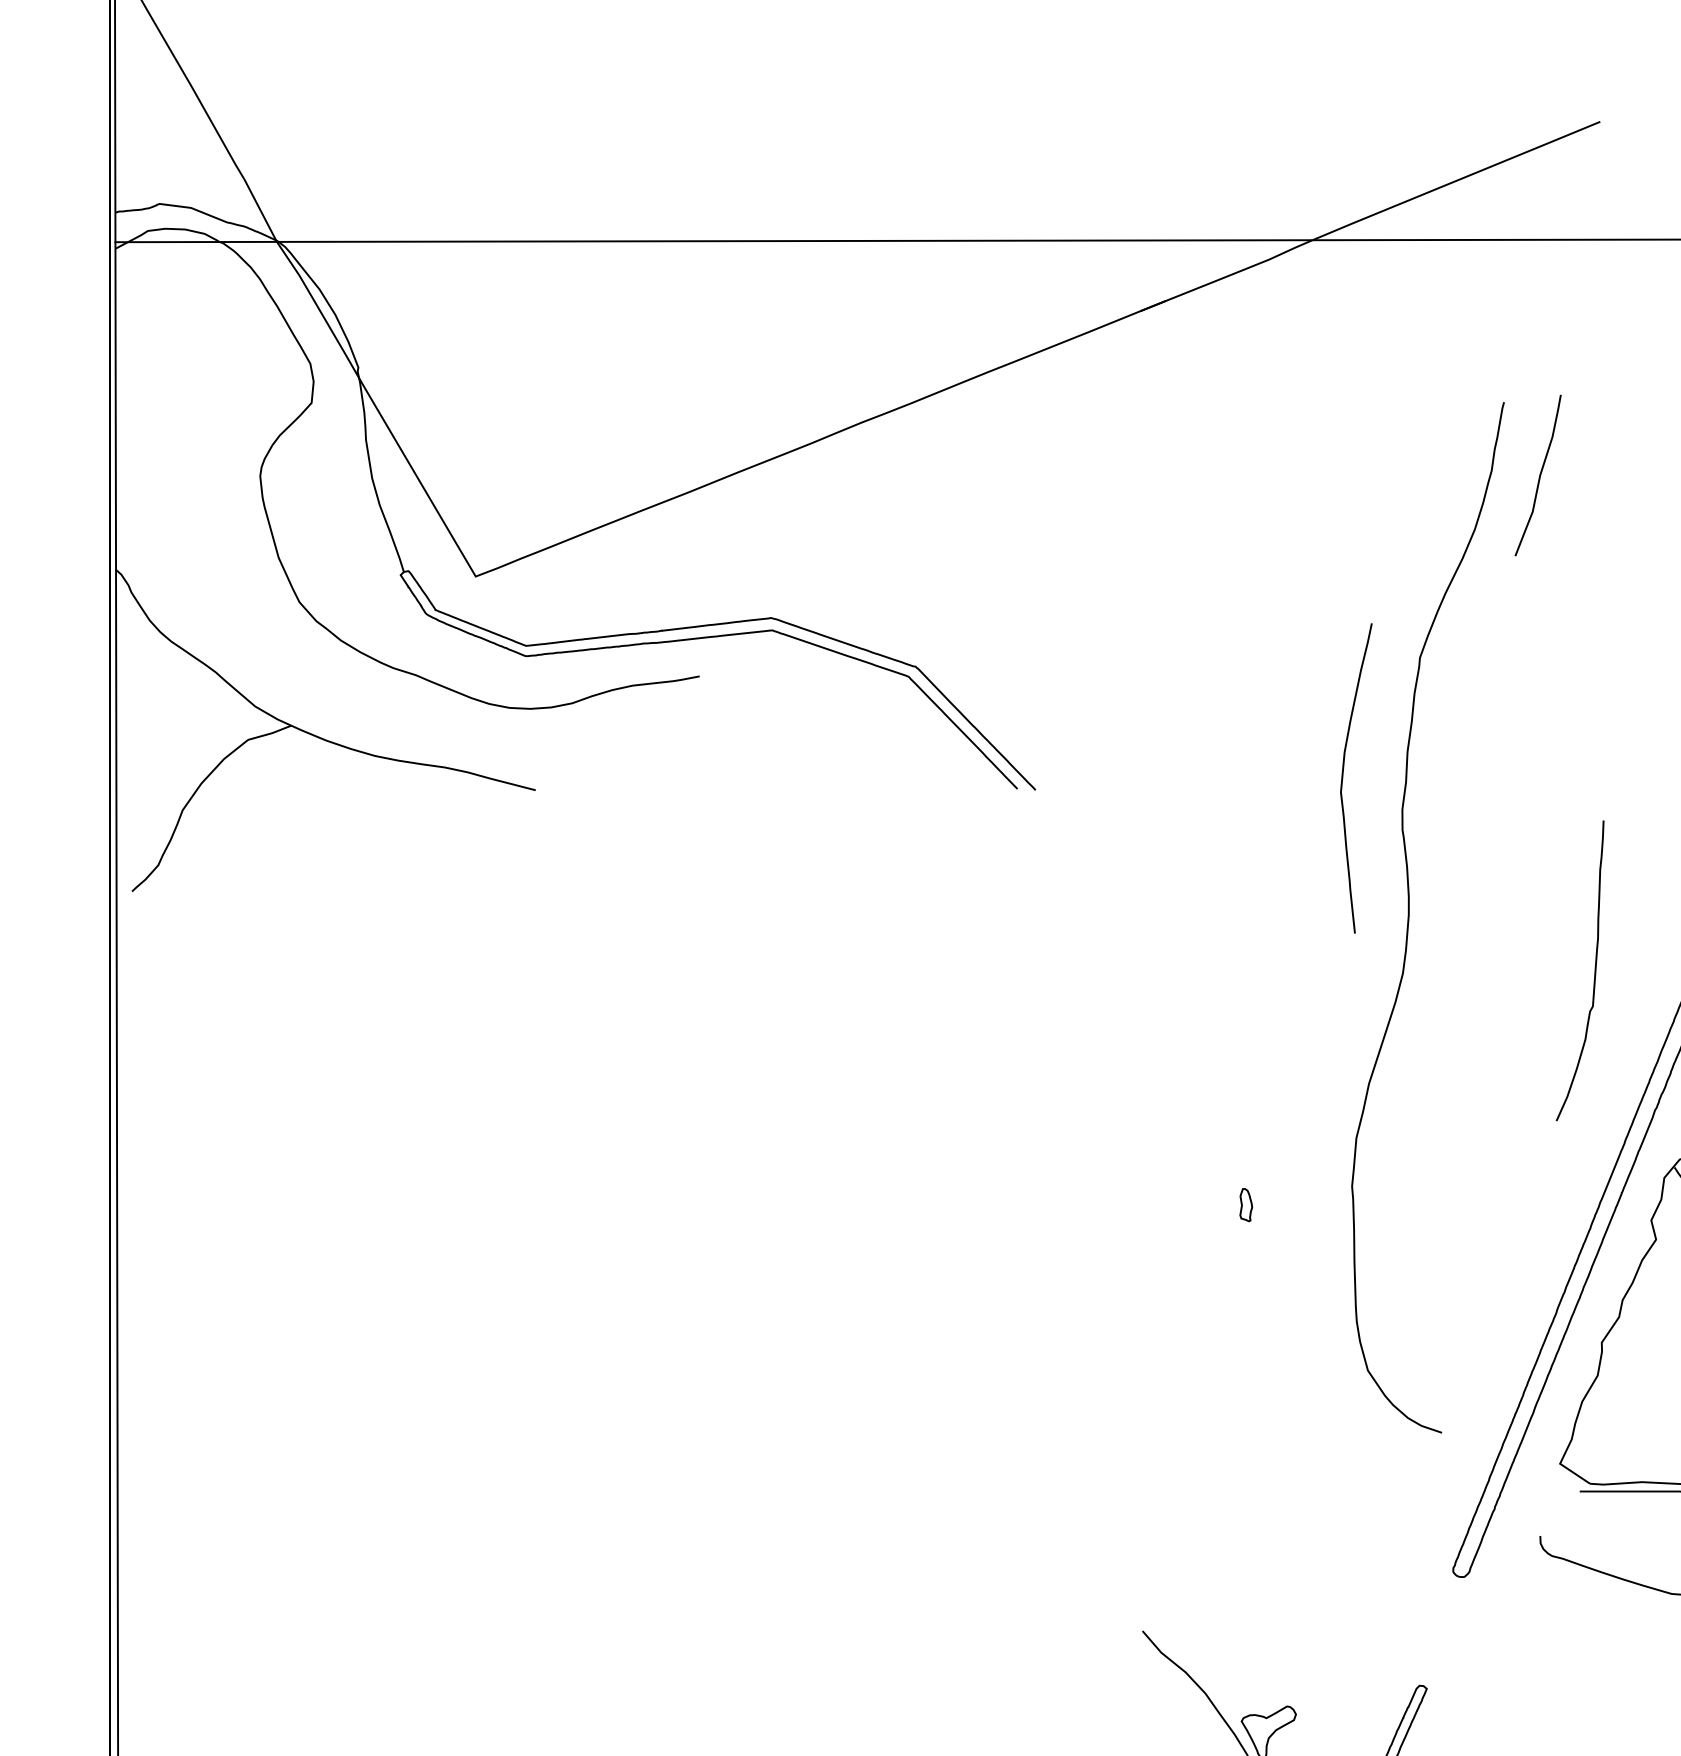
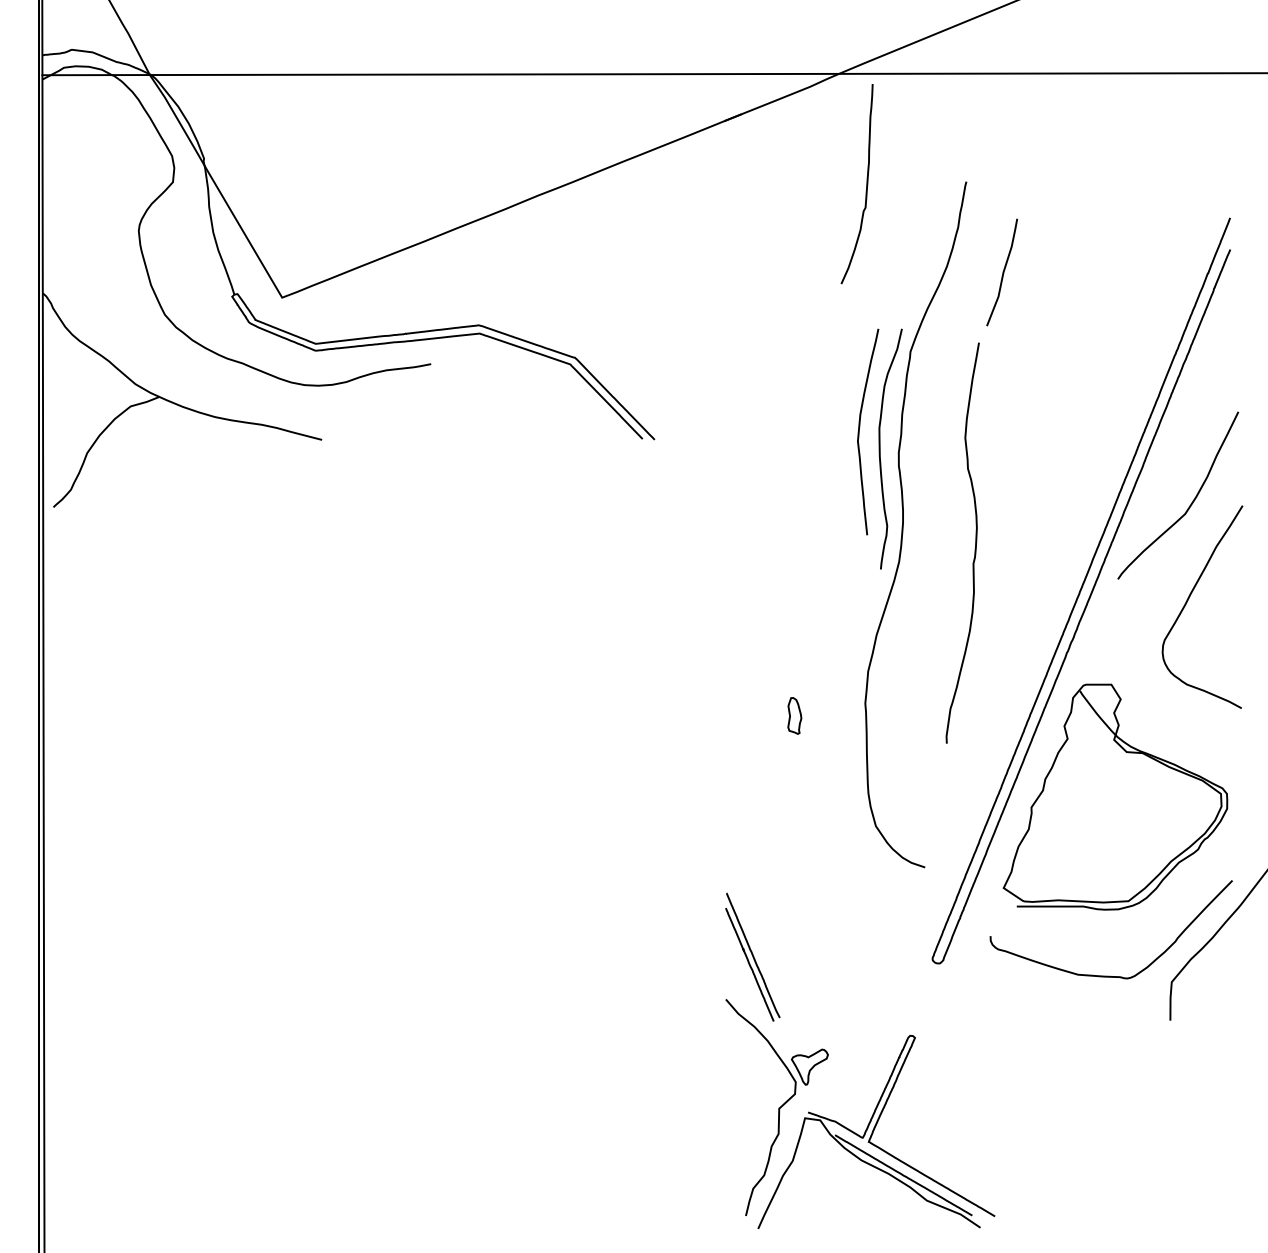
curve: (1538, 475) -> (1002, 272), moved
curve: (1374, 803) -> (880, 448), added
curve: (1517, 944) -> (975, 542), added
curve: (1594, 971) -> (866, 184), moved
part: (1245, 1204) -> (794, 715), size x1.67
part: (1182, 1566) -> (752, 956), added

